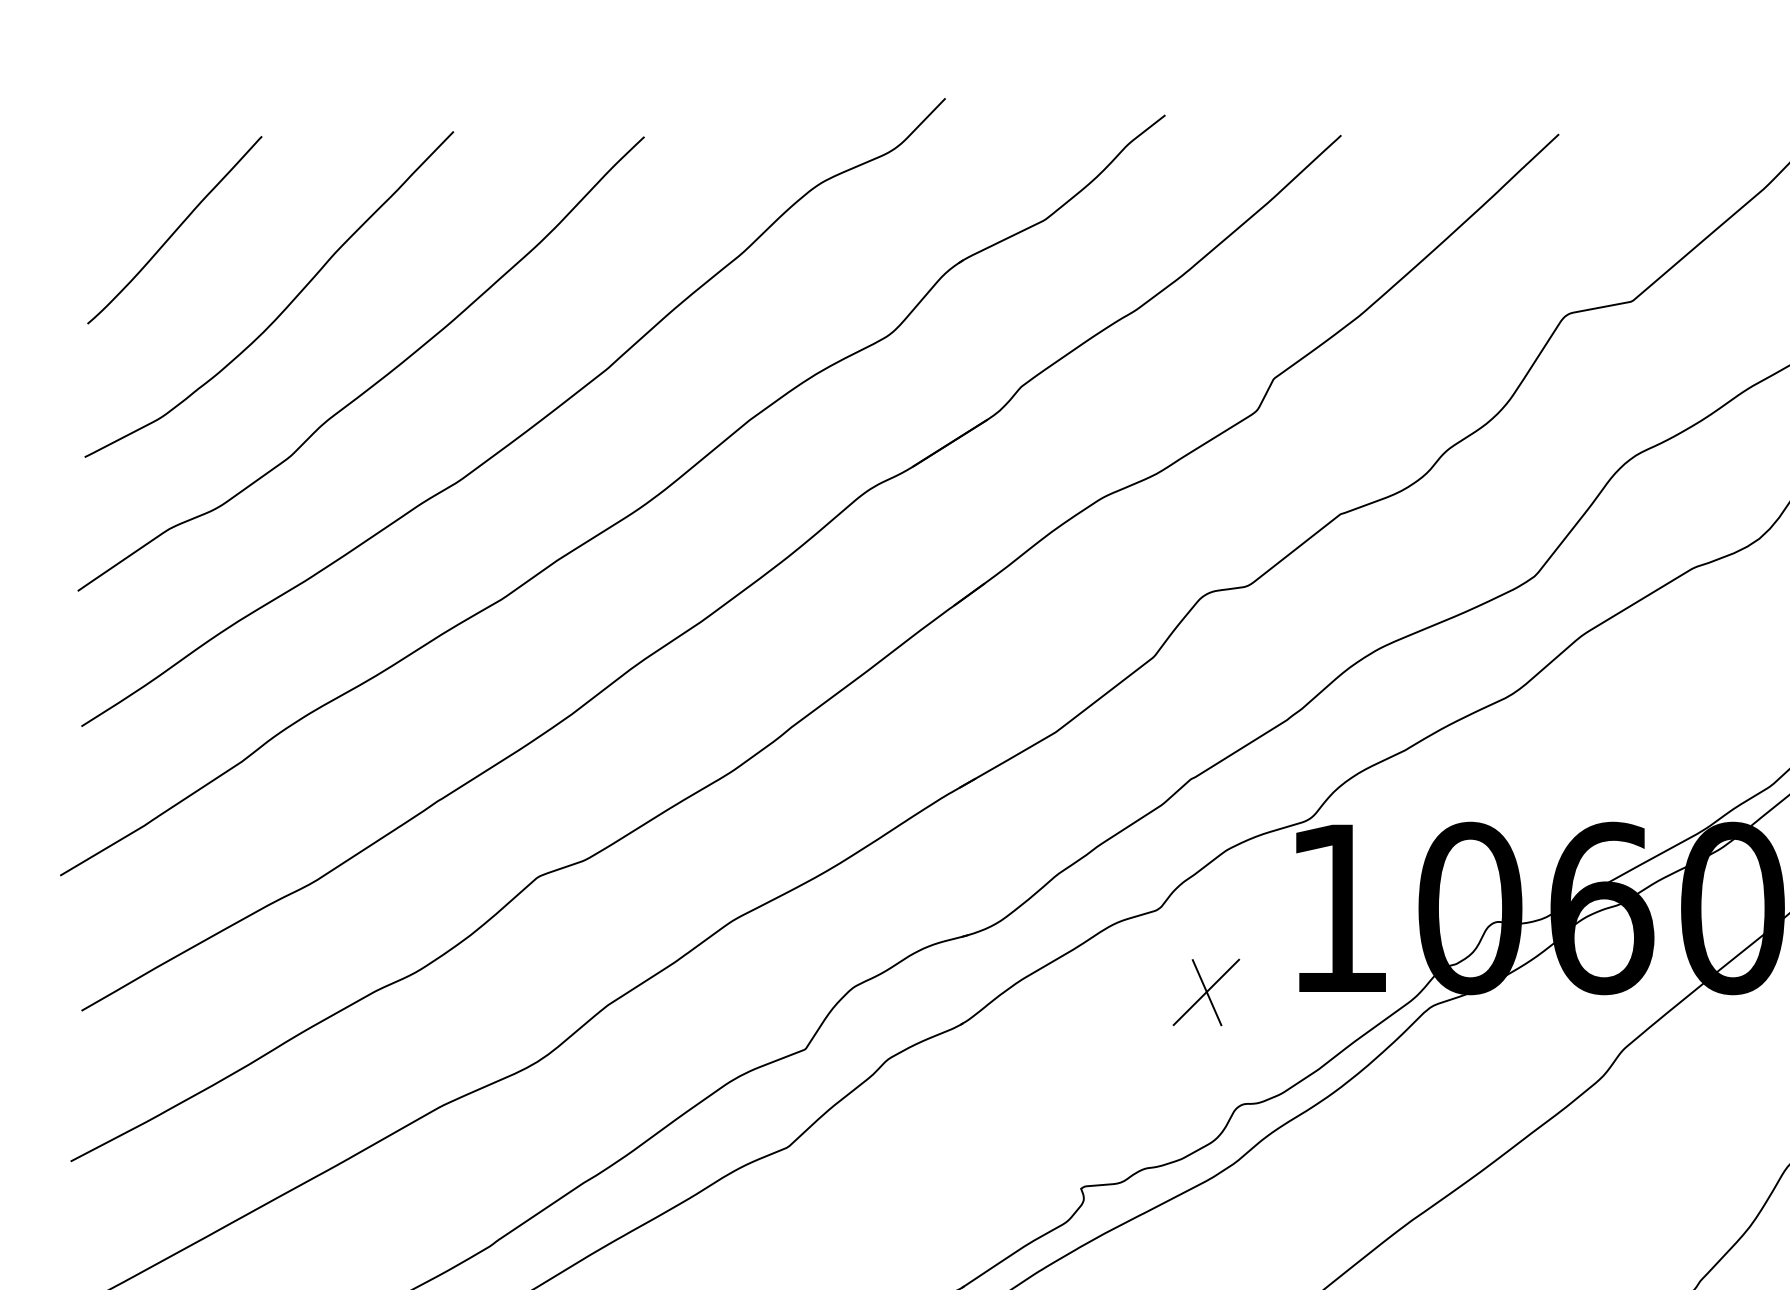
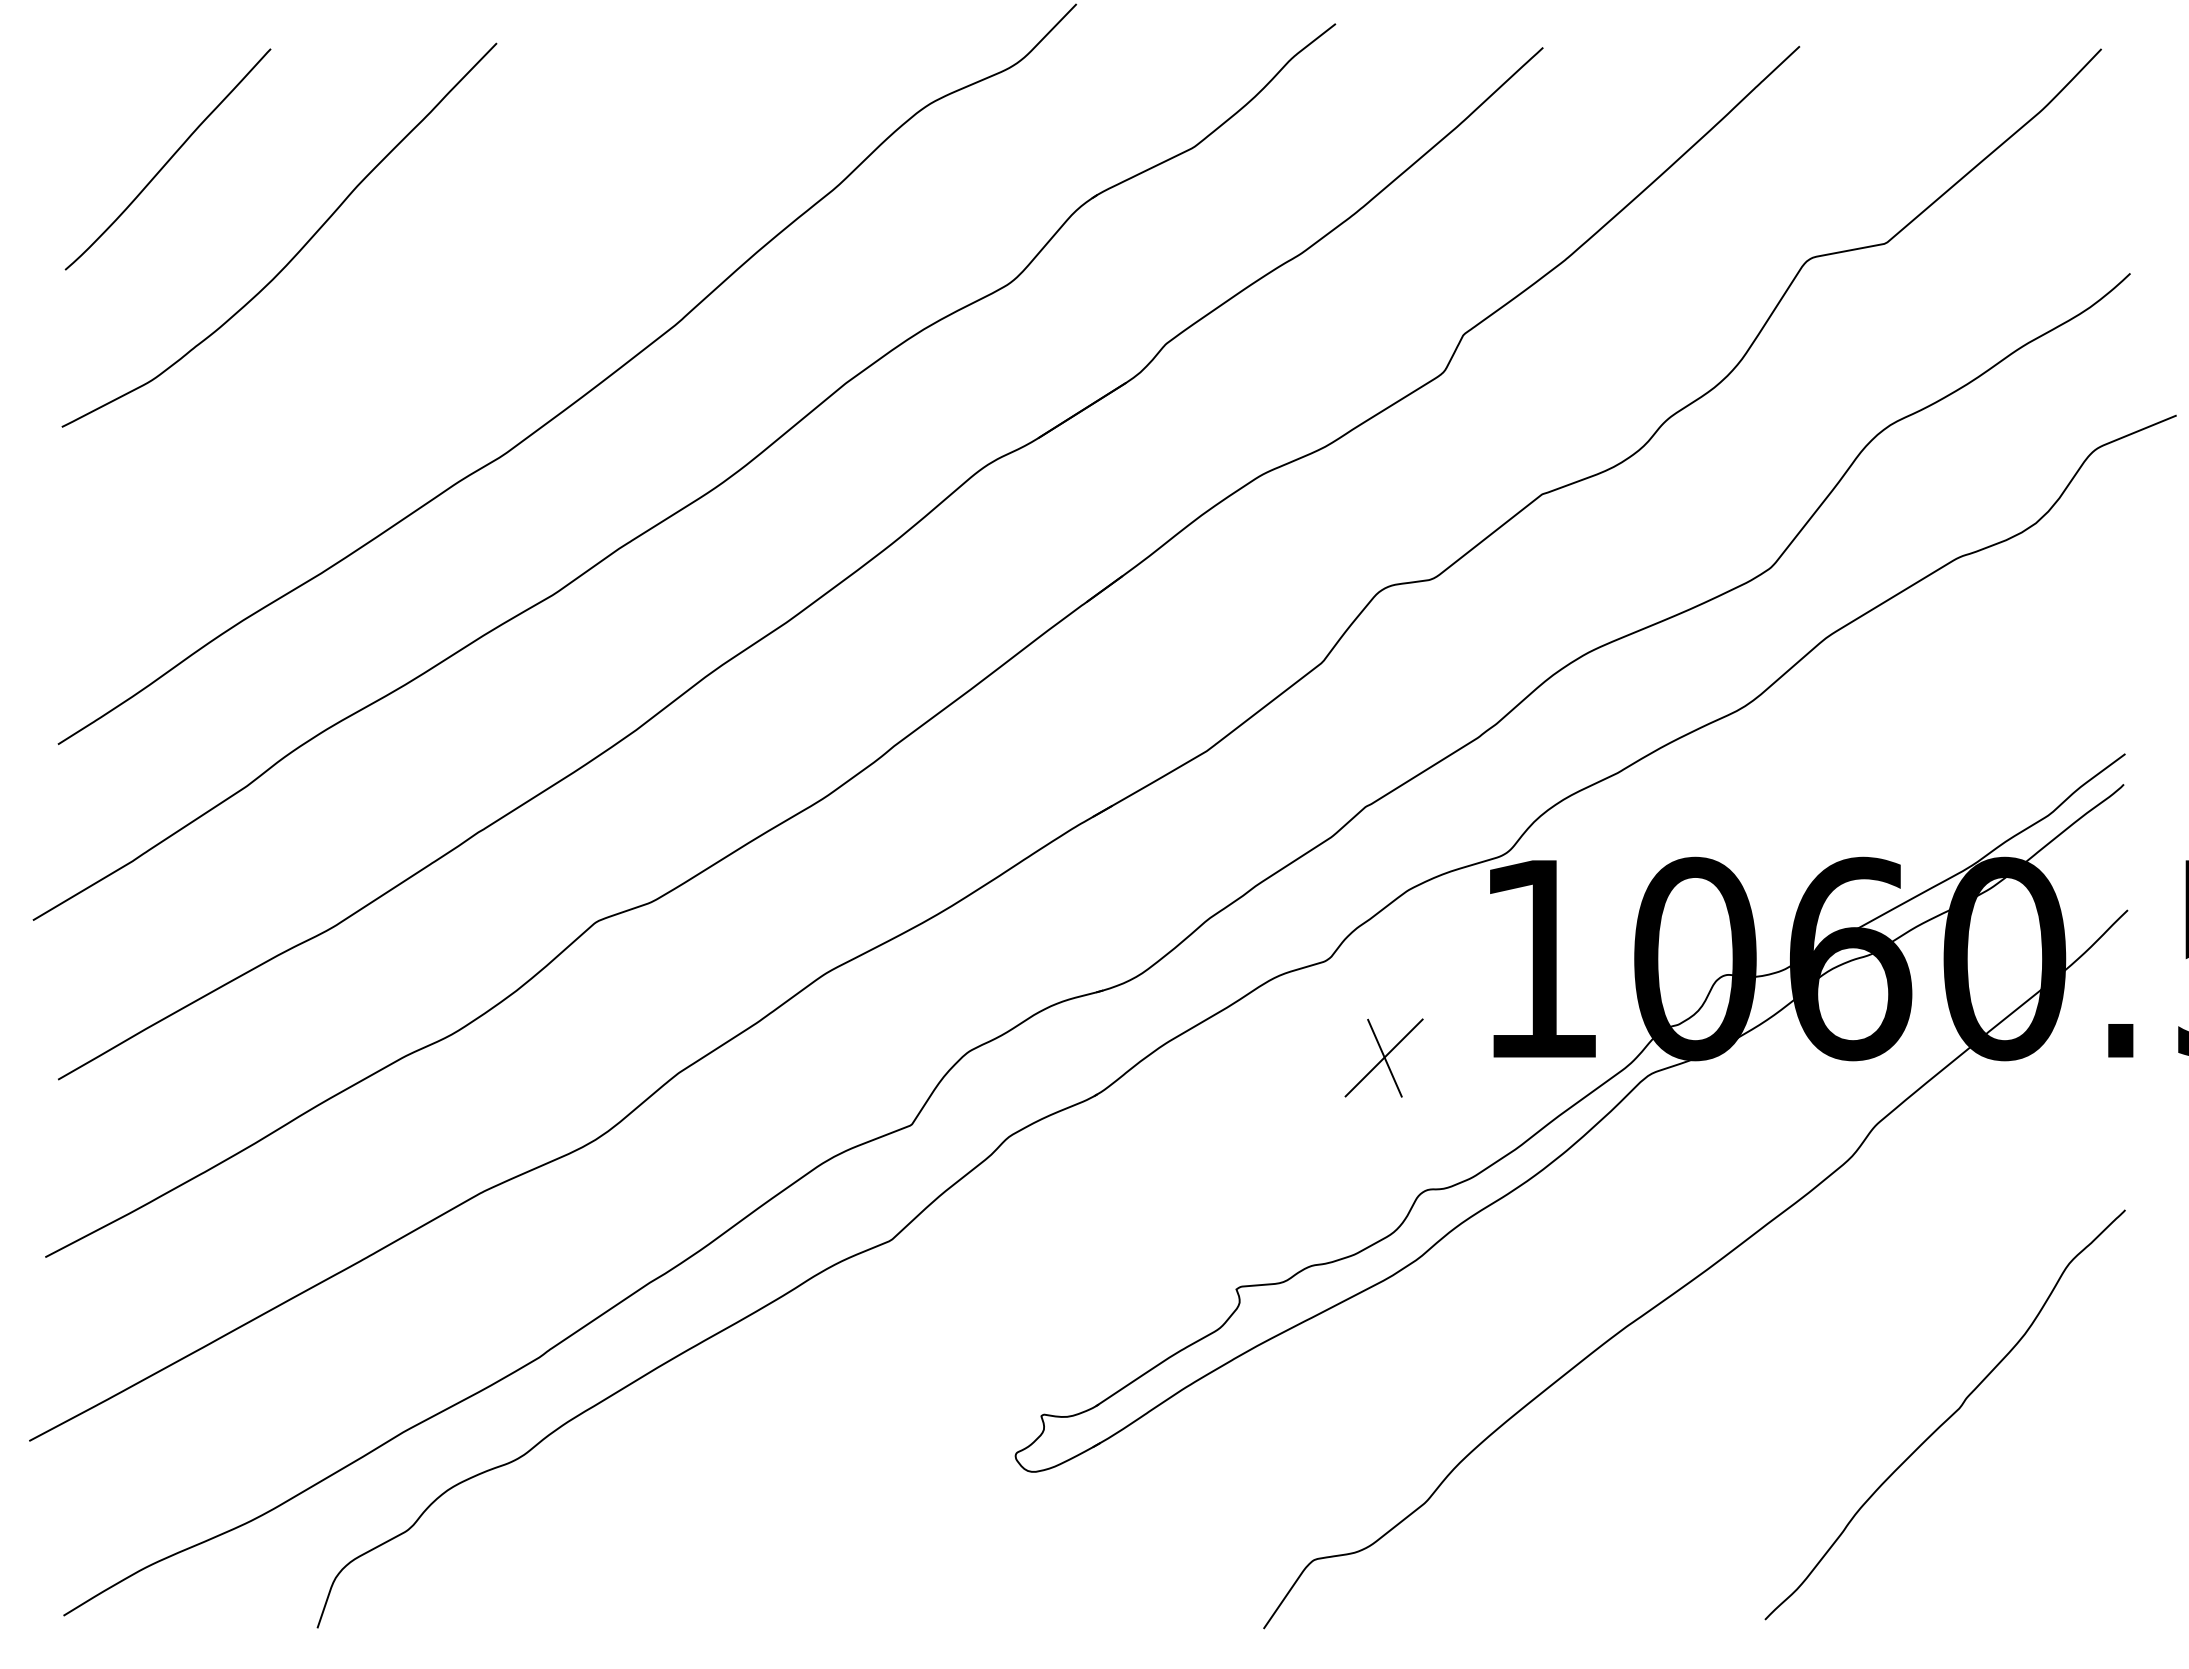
curve: (376, 382) -> (405, 338), removed

